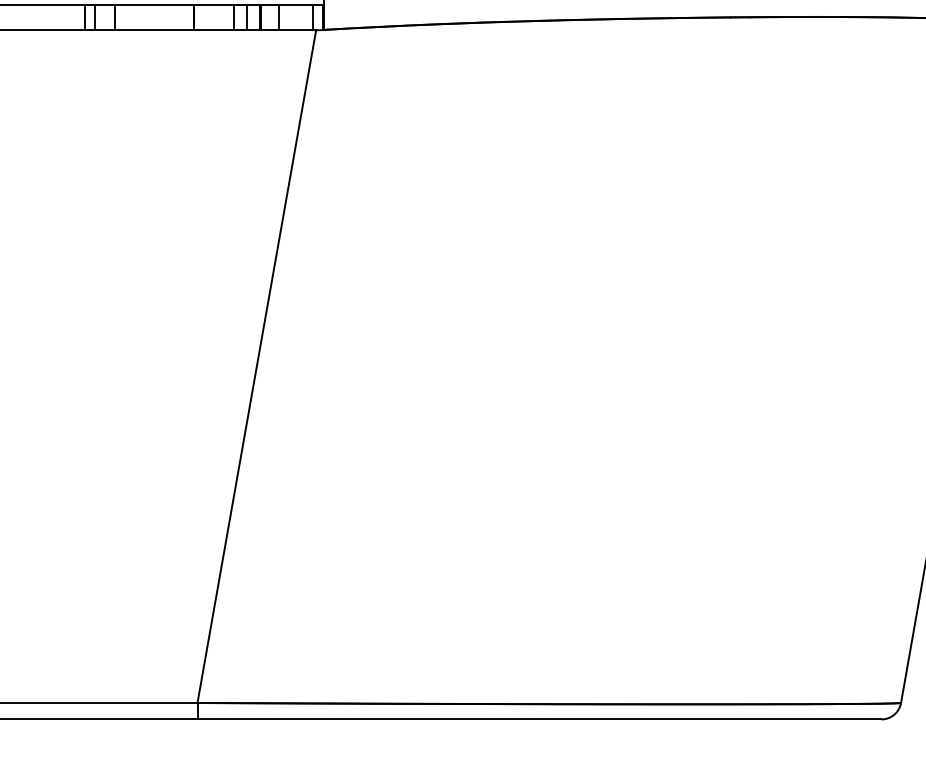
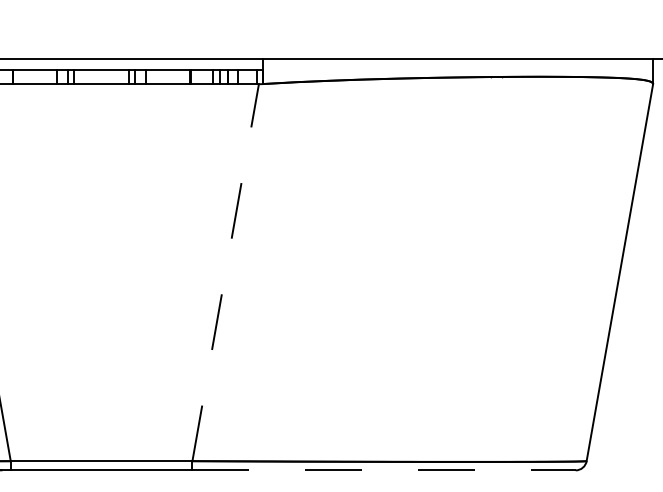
line: (256, 366) -> (225, 272), solid -> dashed
line: (540, 719) -> (384, 470), solid -> dashed

